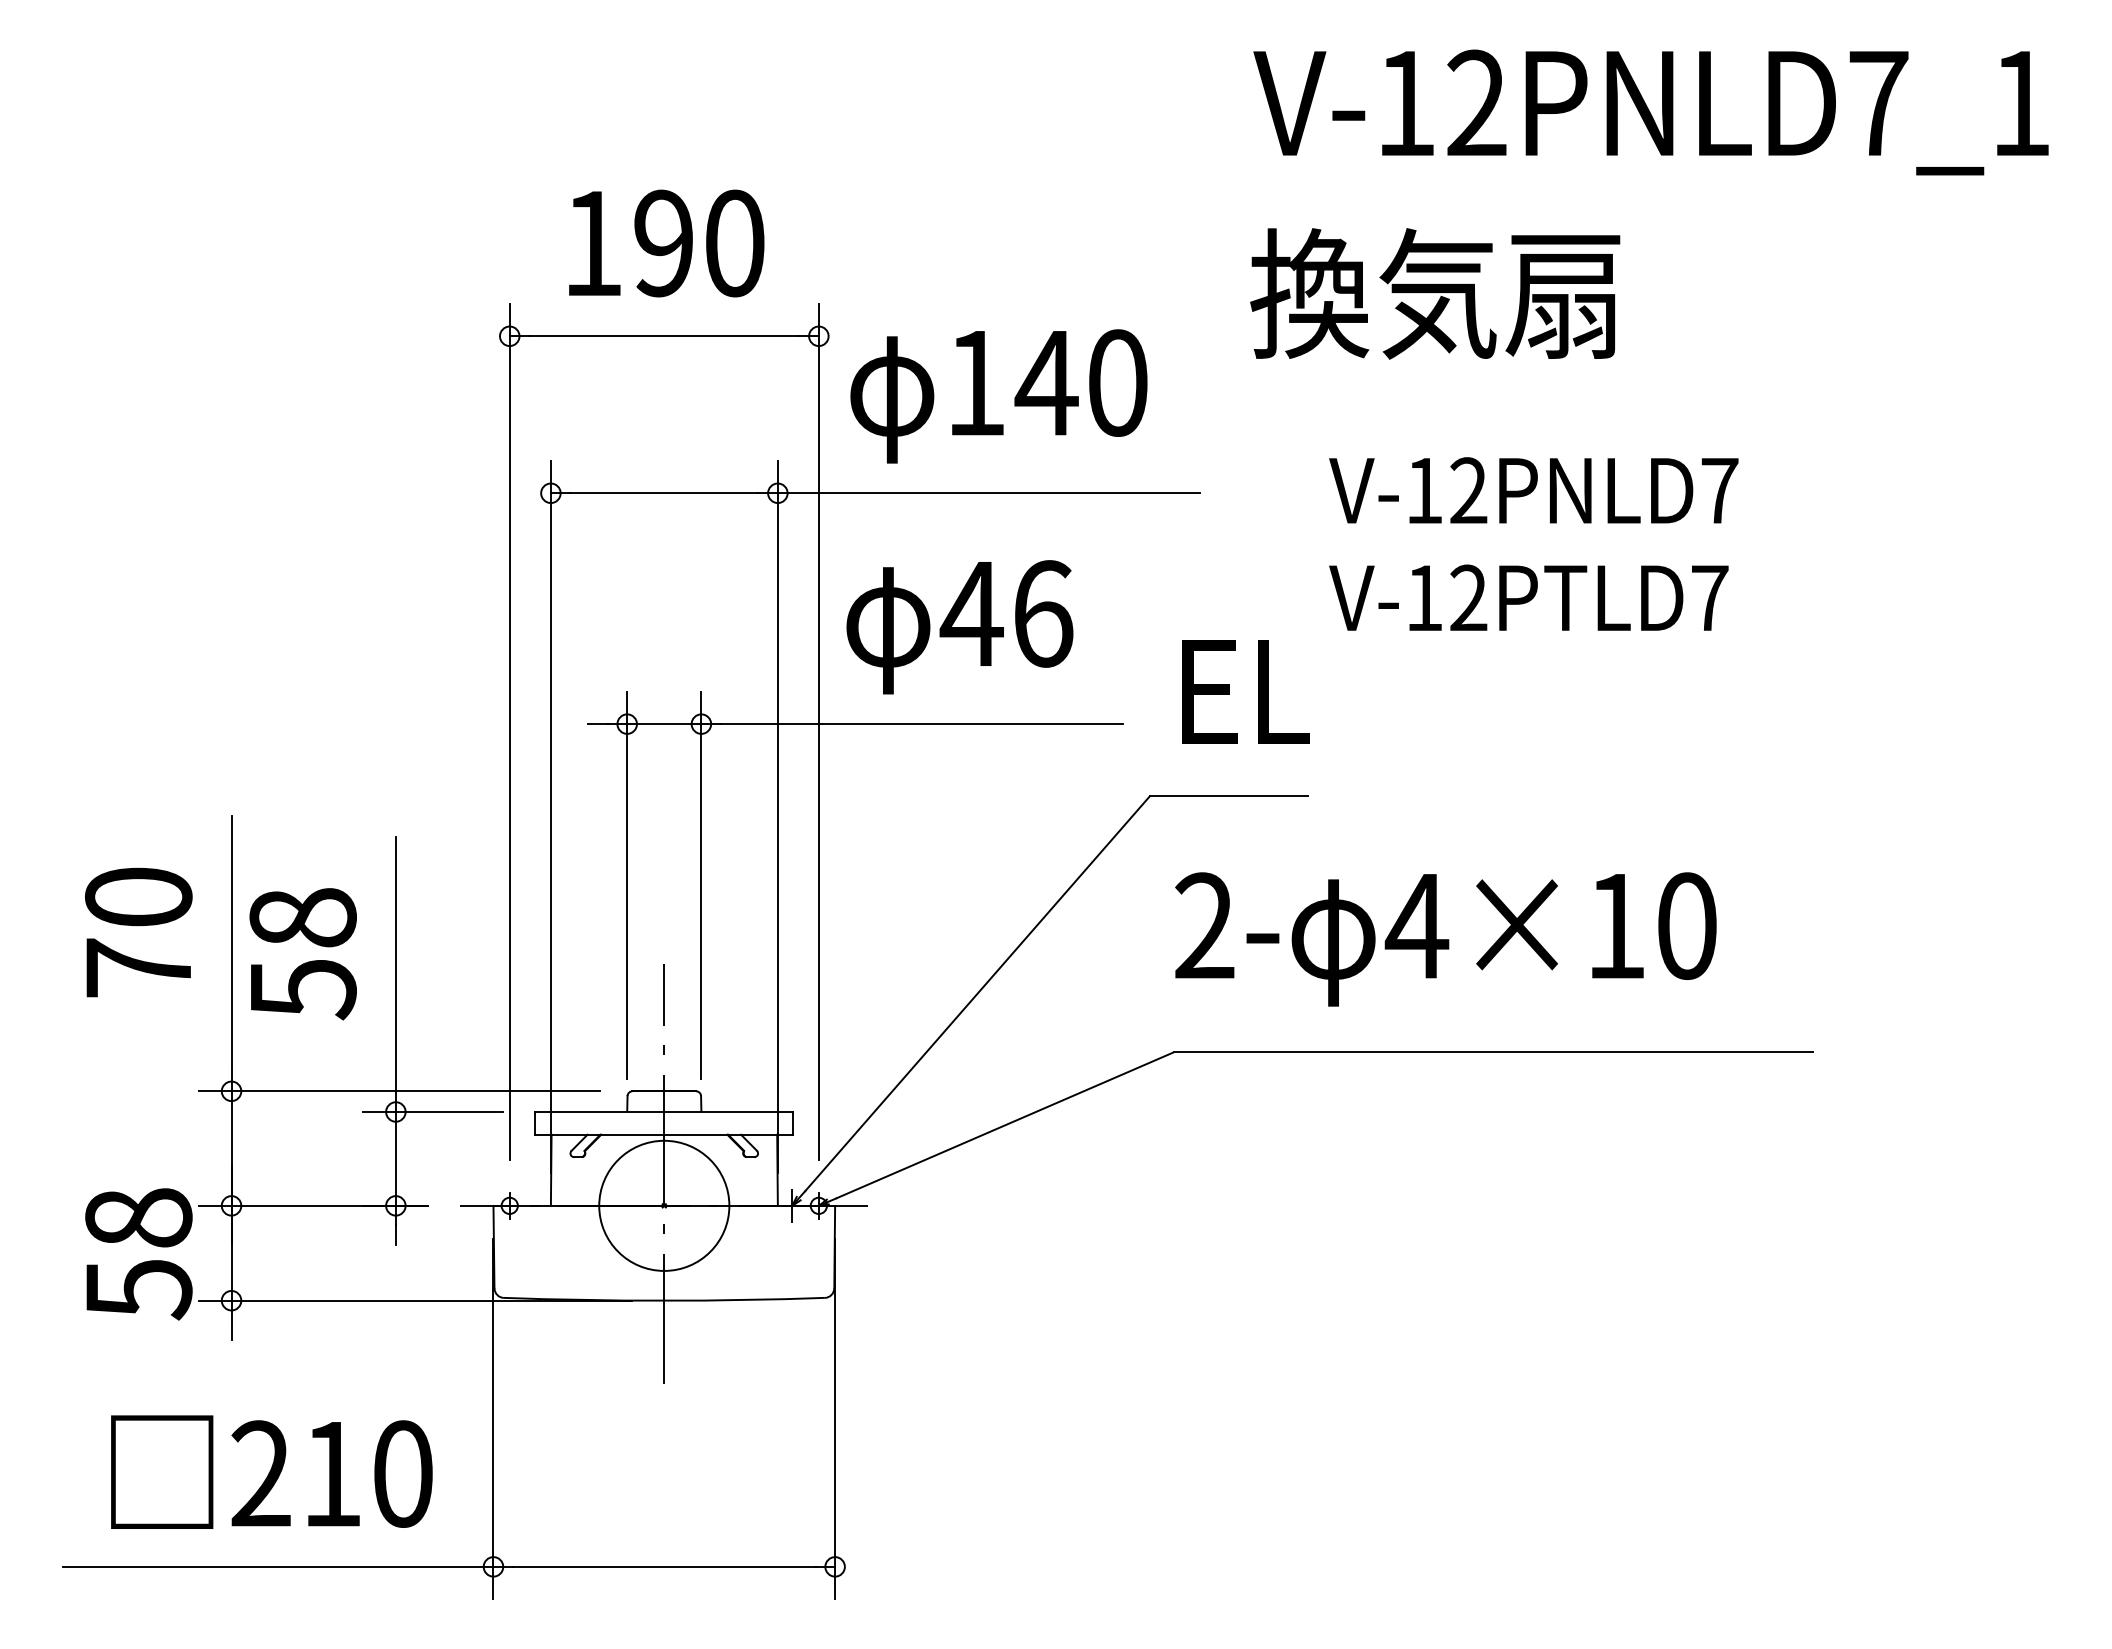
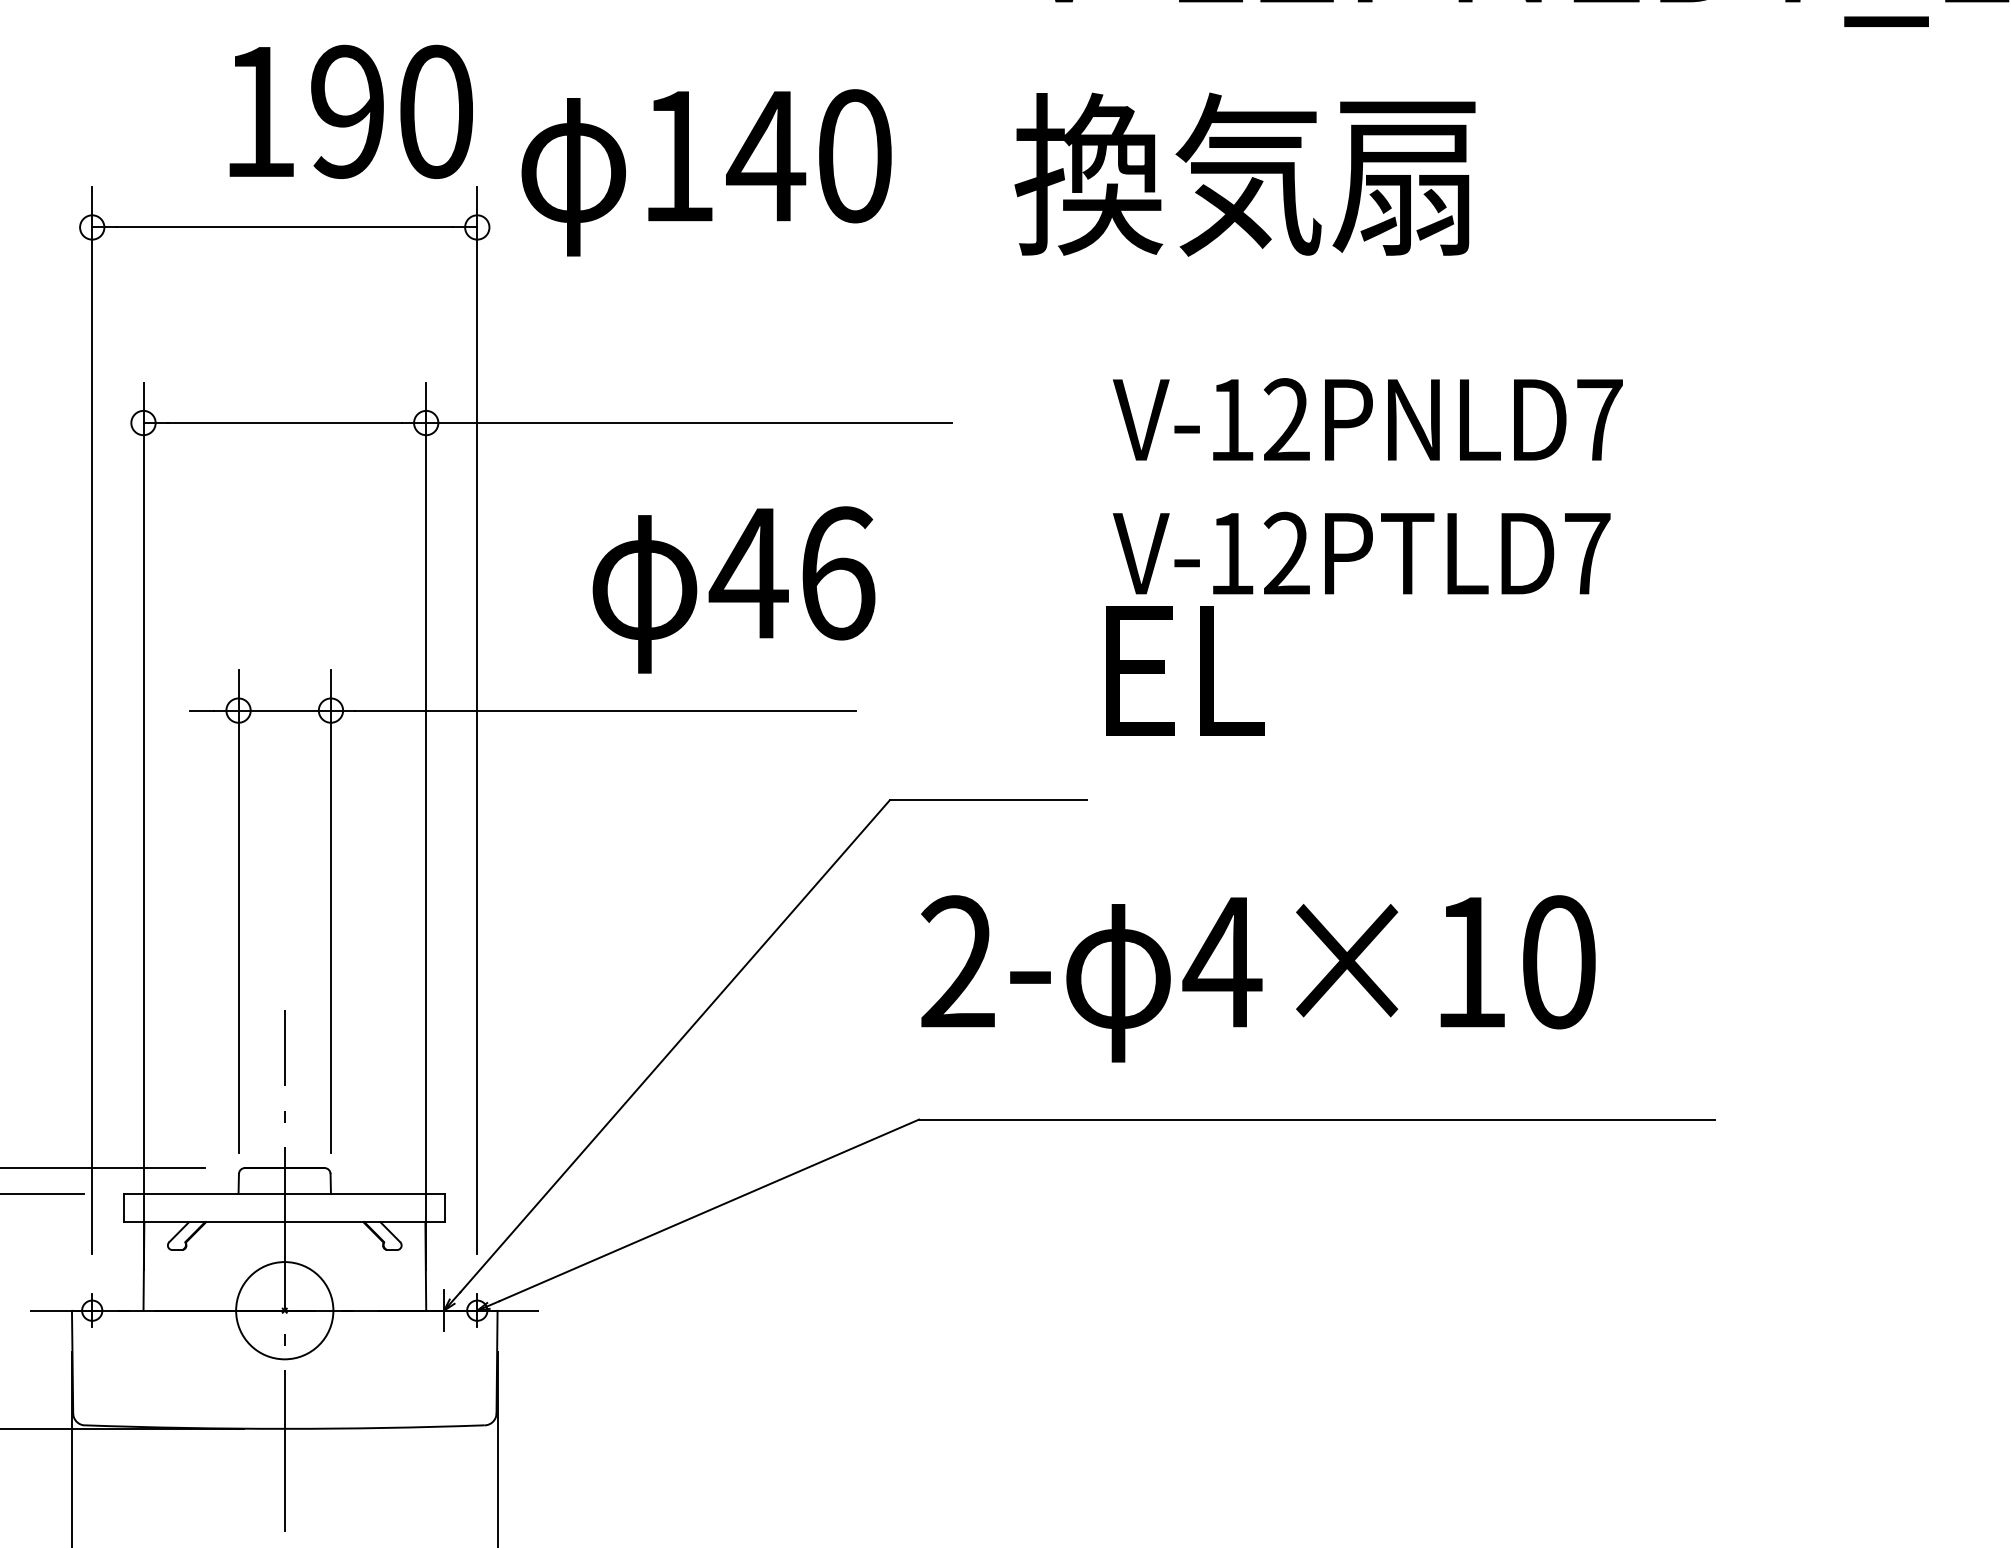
text: (666, 243) -> (351, 111), moved
text: (998, 396) -> (706, 172), moved
text: (959, 627) -> (733, 590), moved
text: (1245, 691) -> (1184, 669), moved
circle: (664, 1205) -> (285, 1310), size x0.6

